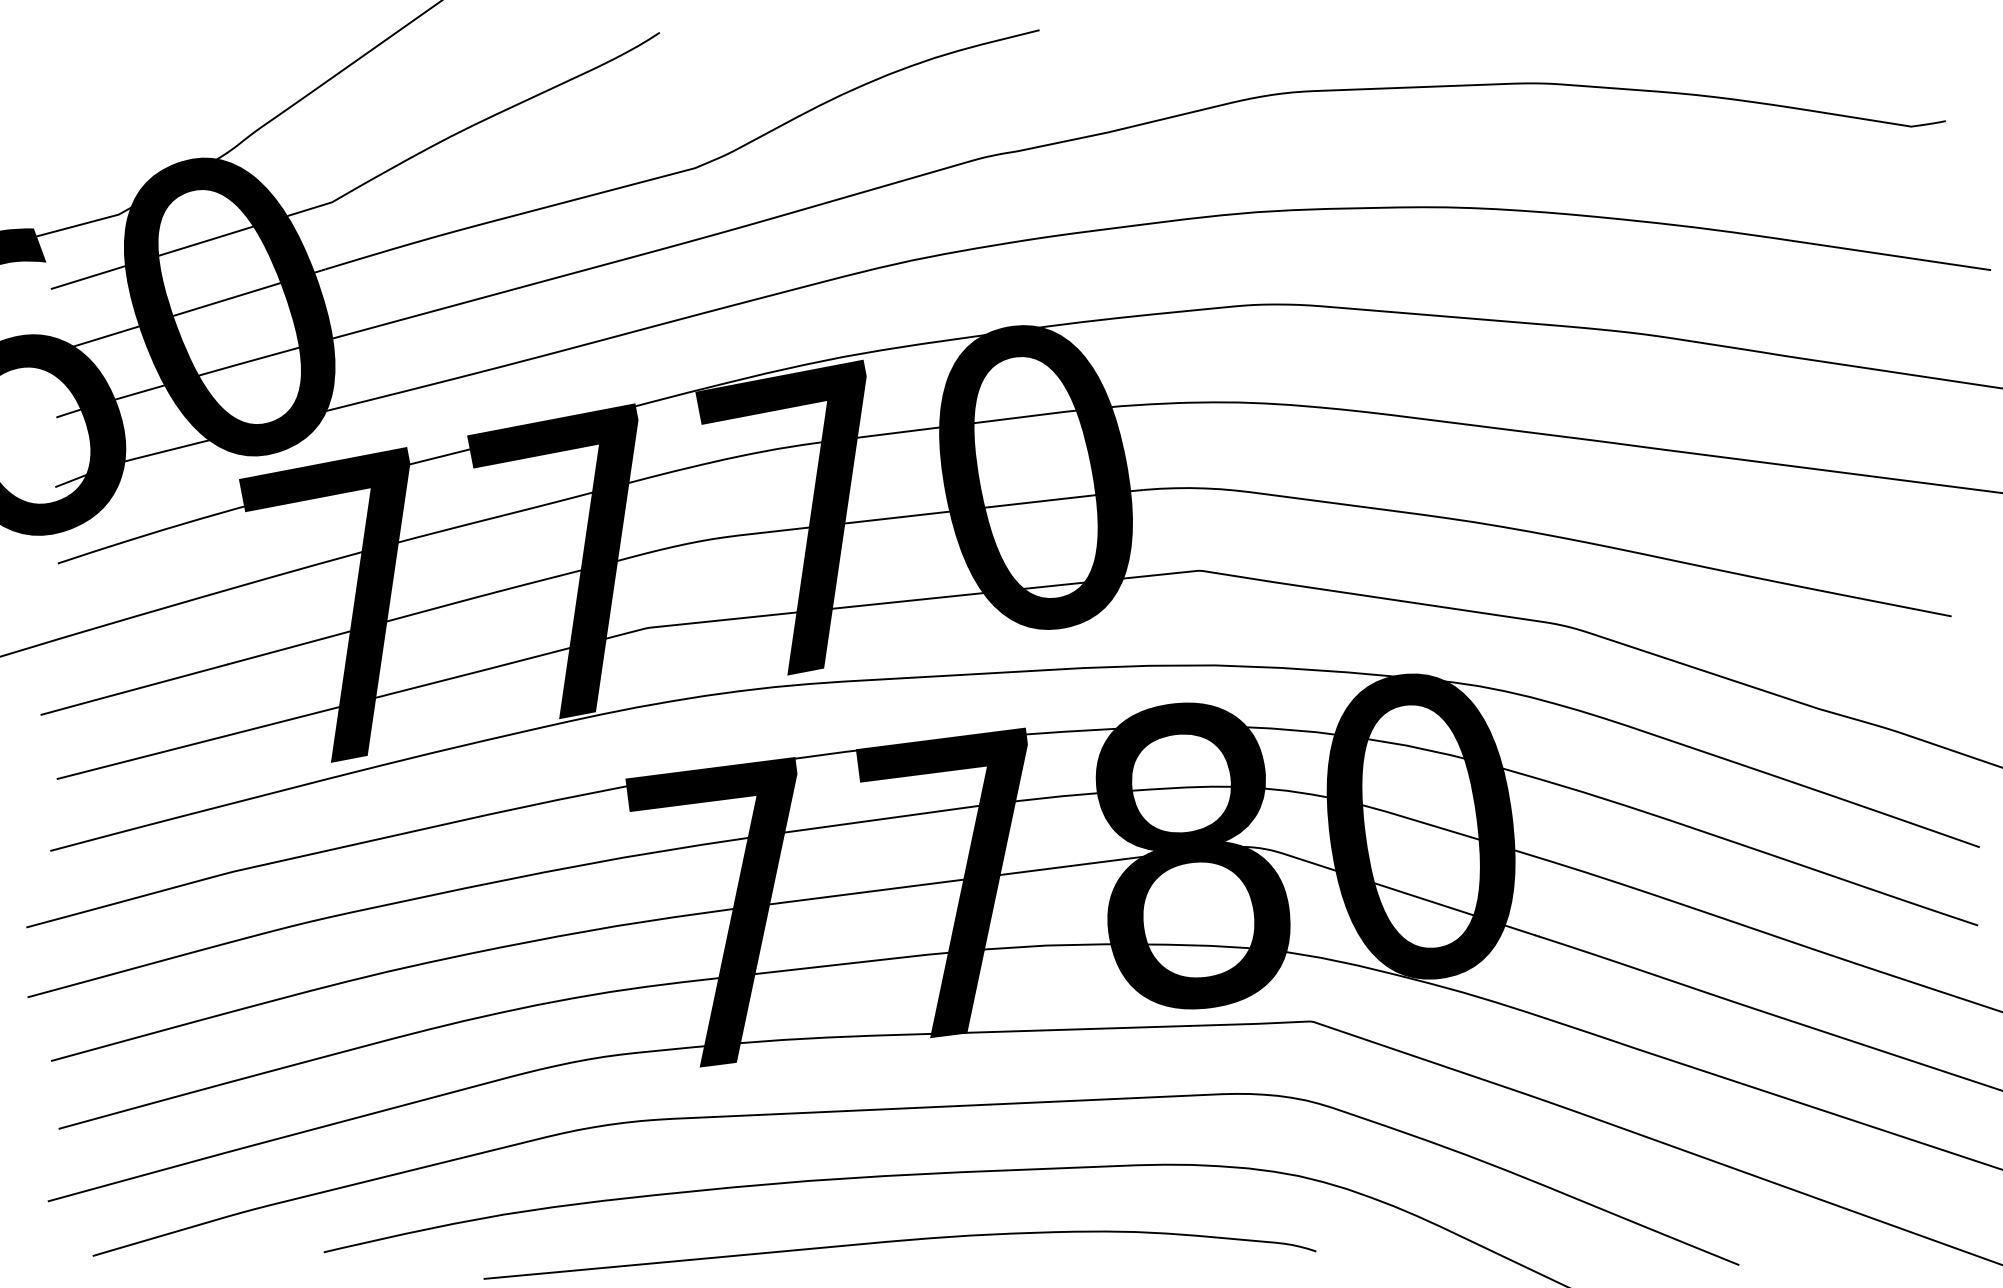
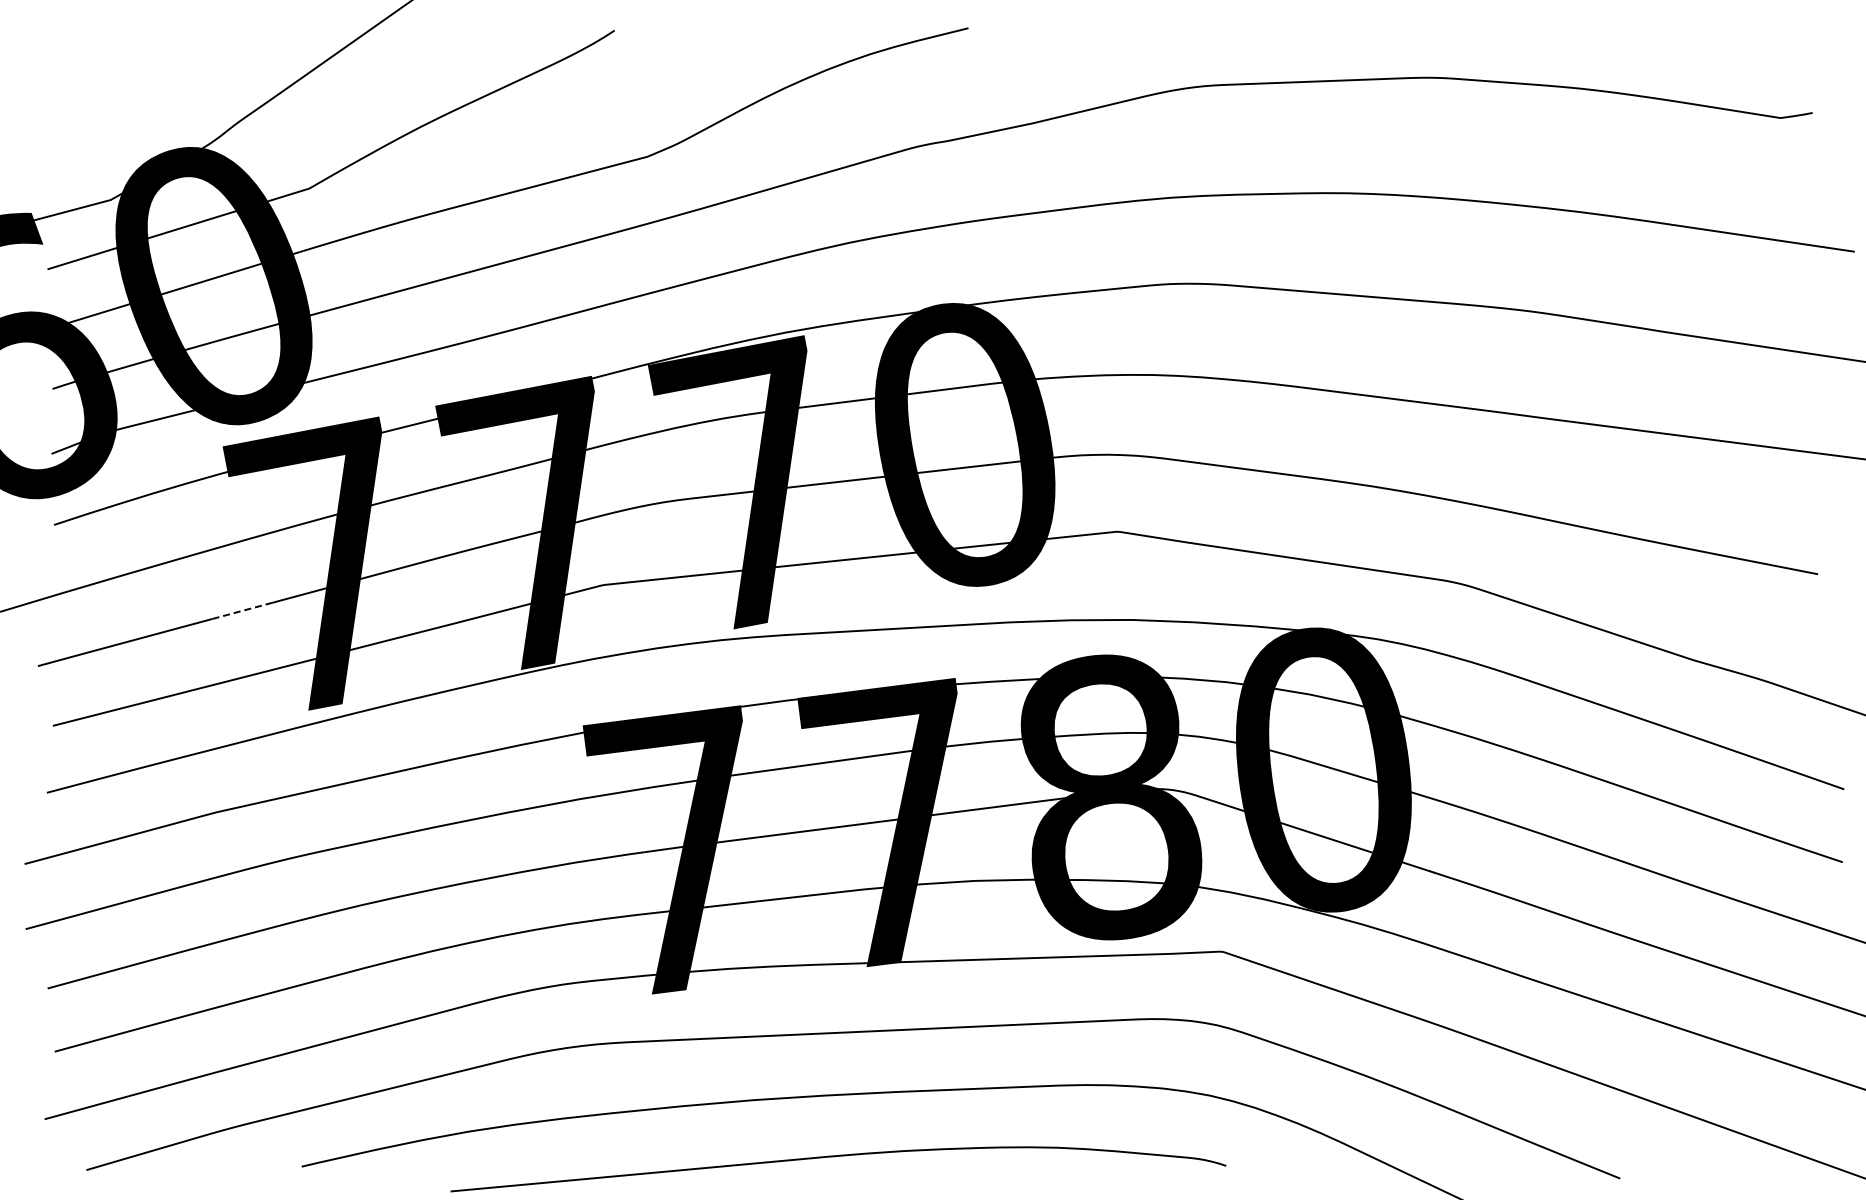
line: (260, 655) -> (242, 610), solid -> dashed

